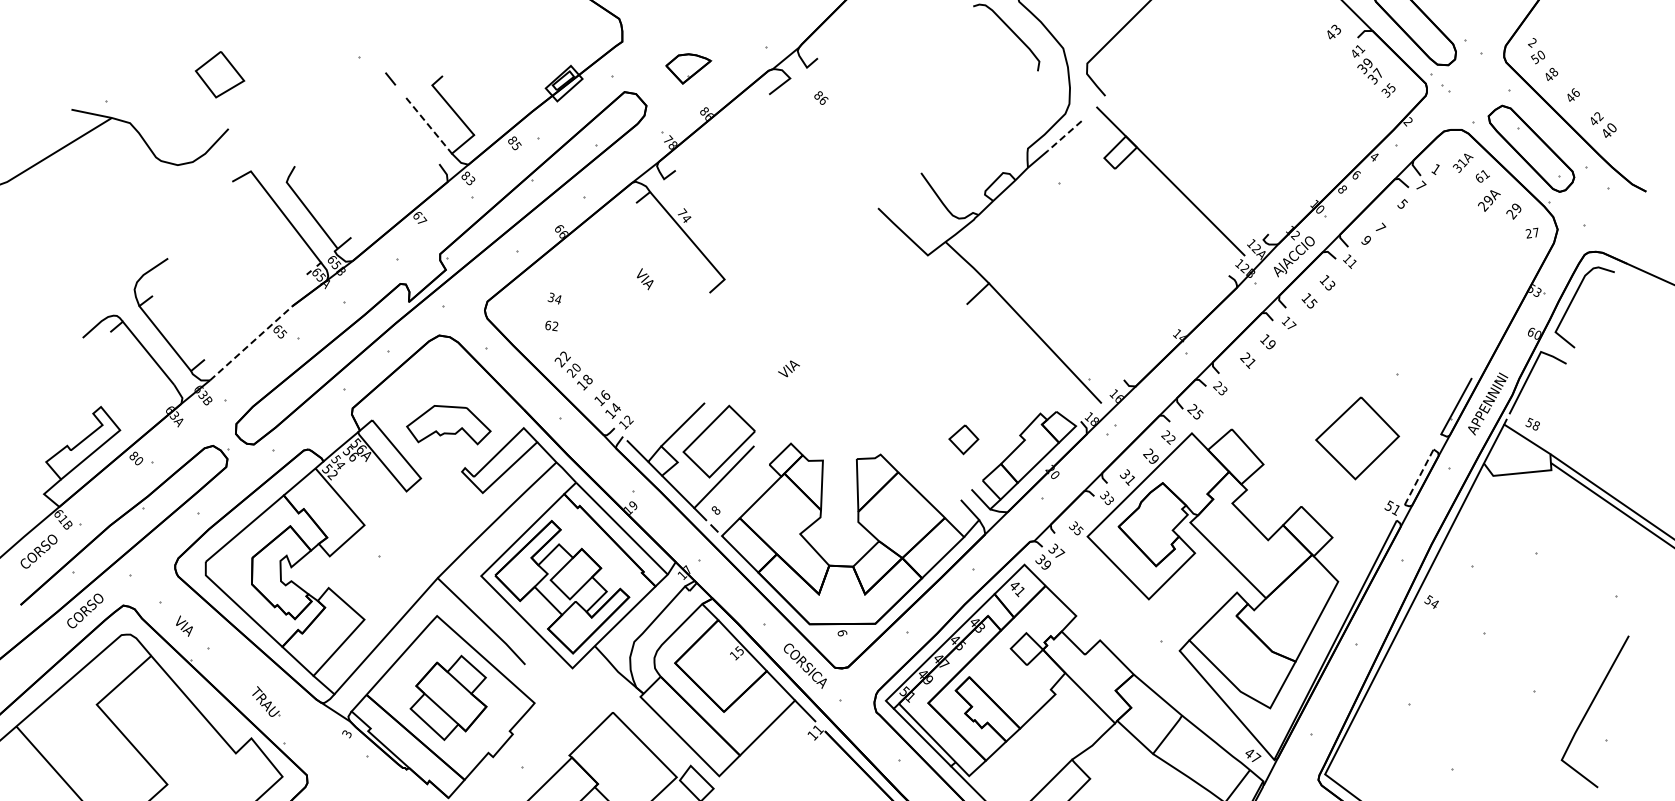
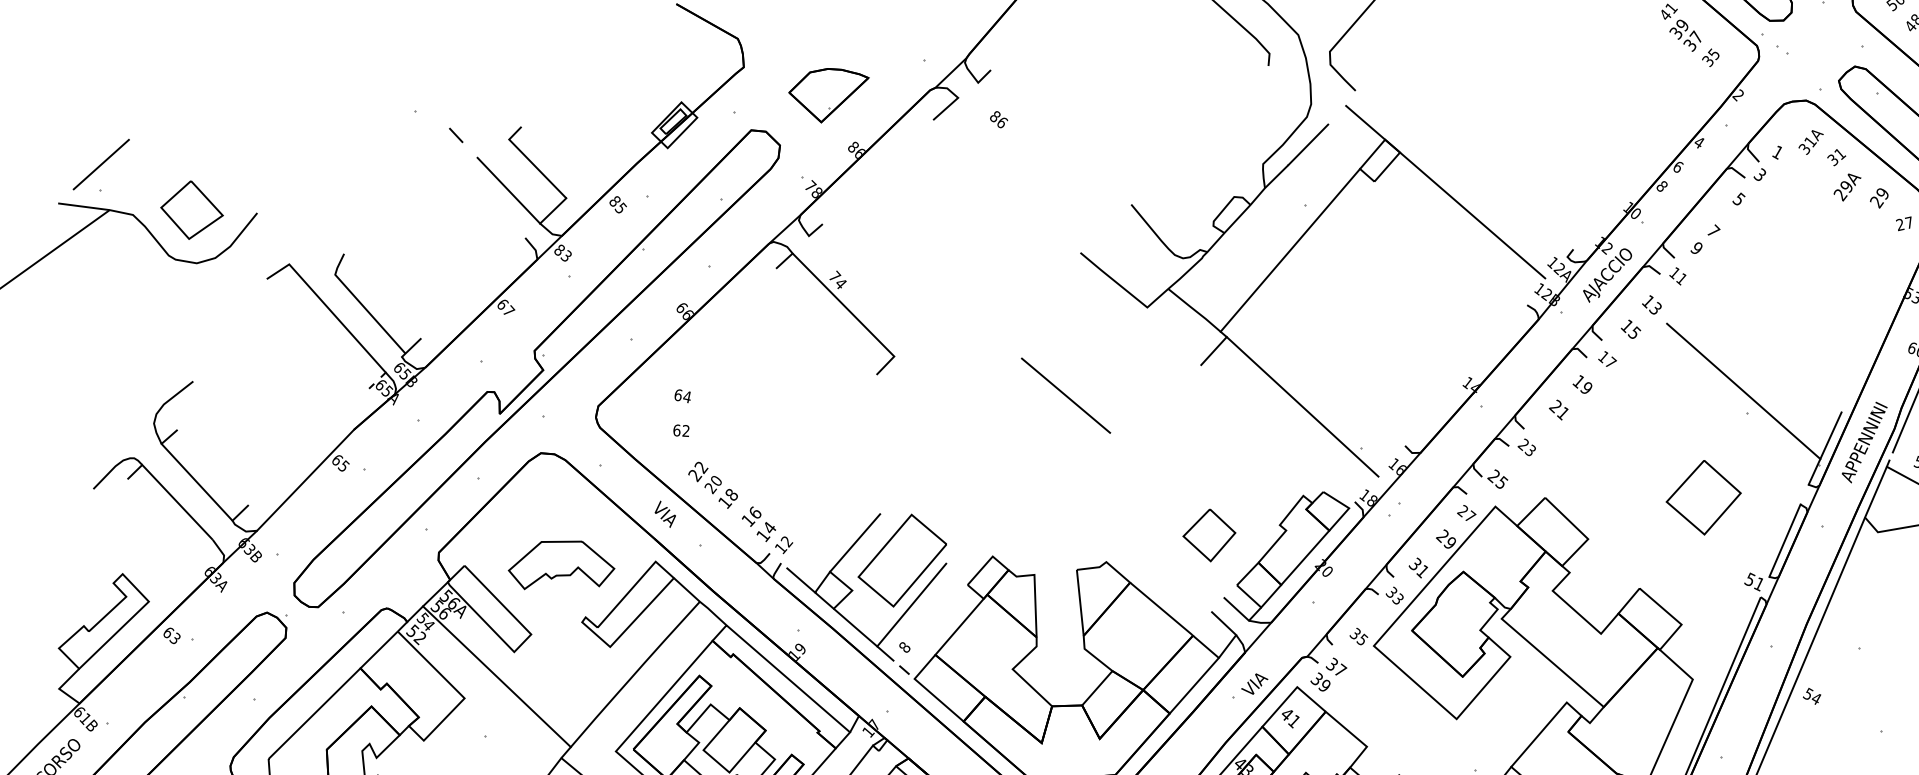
part: (688, 68) -> (829, 94), size x1.43
part: (220, 74) -> (192, 209), moved
line: (107, 81) -> (100, 164), added
line: (429, 126) -> (509, 191), dashed -> solid
line: (1064, 136) -> (1307, 145), dashed -> solid
text: (1479, 178) -> (1833, 159), 61 -> 31
text: (1420, 185) -> (1759, 174), 7 -> 3
line: (1044, 218) -> (1290, 250), added
text: (645, 279) -> (665, 514), moved
text: (550, 297) -> (677, 395), 34 -> 64
line: (858, 320) -> (1066, 395), added
line: (251, 343) -> (305, 480), dashed -> solid
line: (1395, 356) -> (1744, 391), added
text: (788, 368) -> (1254, 683), moved
part: (1356, 438) -> (1702, 497), size x0.71
part: (963, 439) -> (1209, 535), size x1.43
text: (1171, 439) -> (1470, 516), 22 -> 27
text: (135, 458) -> (170, 635), 80 -> 63
line: (1419, 476) -> (1785, 539), dashed -> solid
line: (390, 509) -> (495, 676), added

